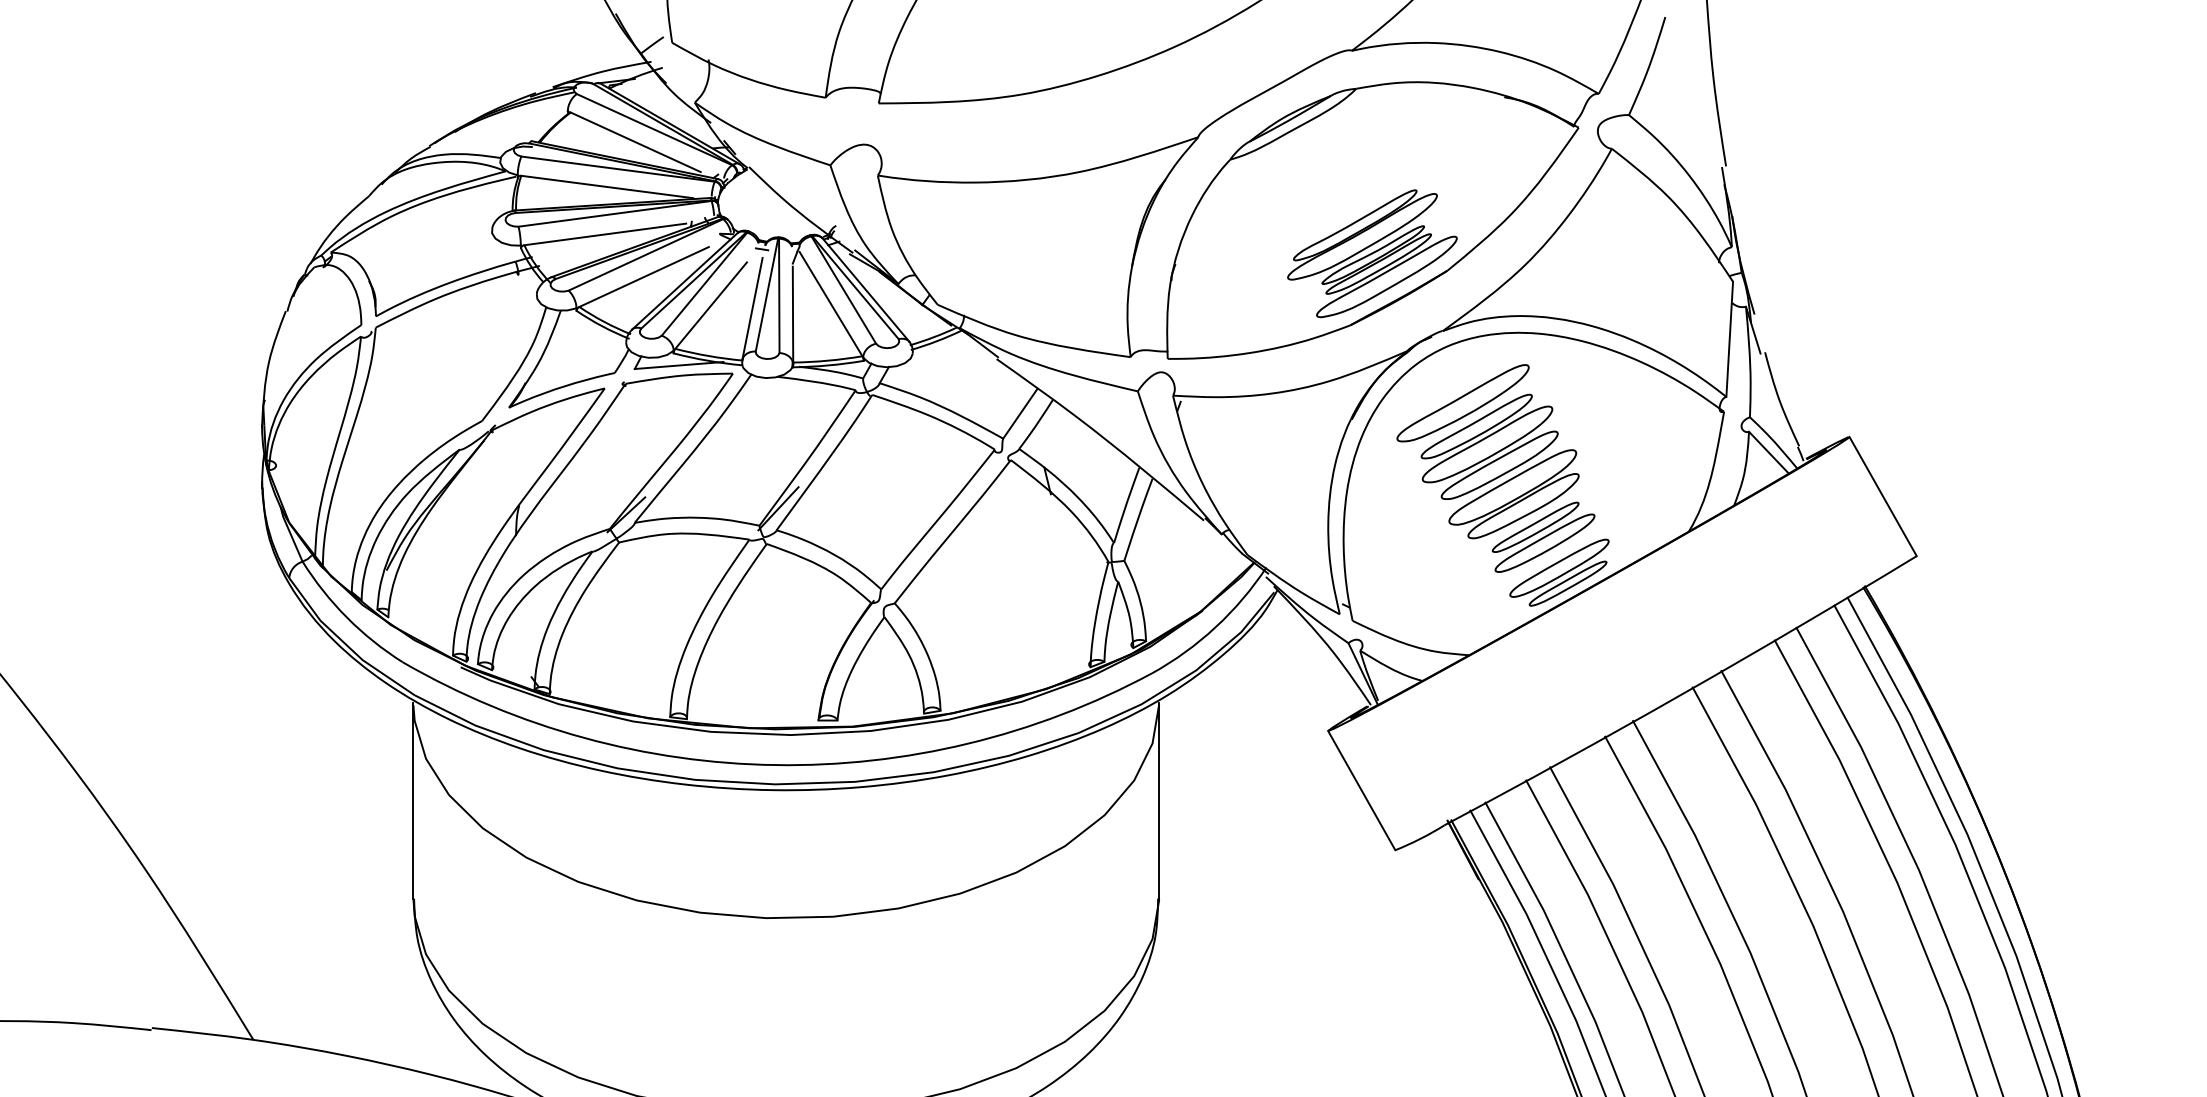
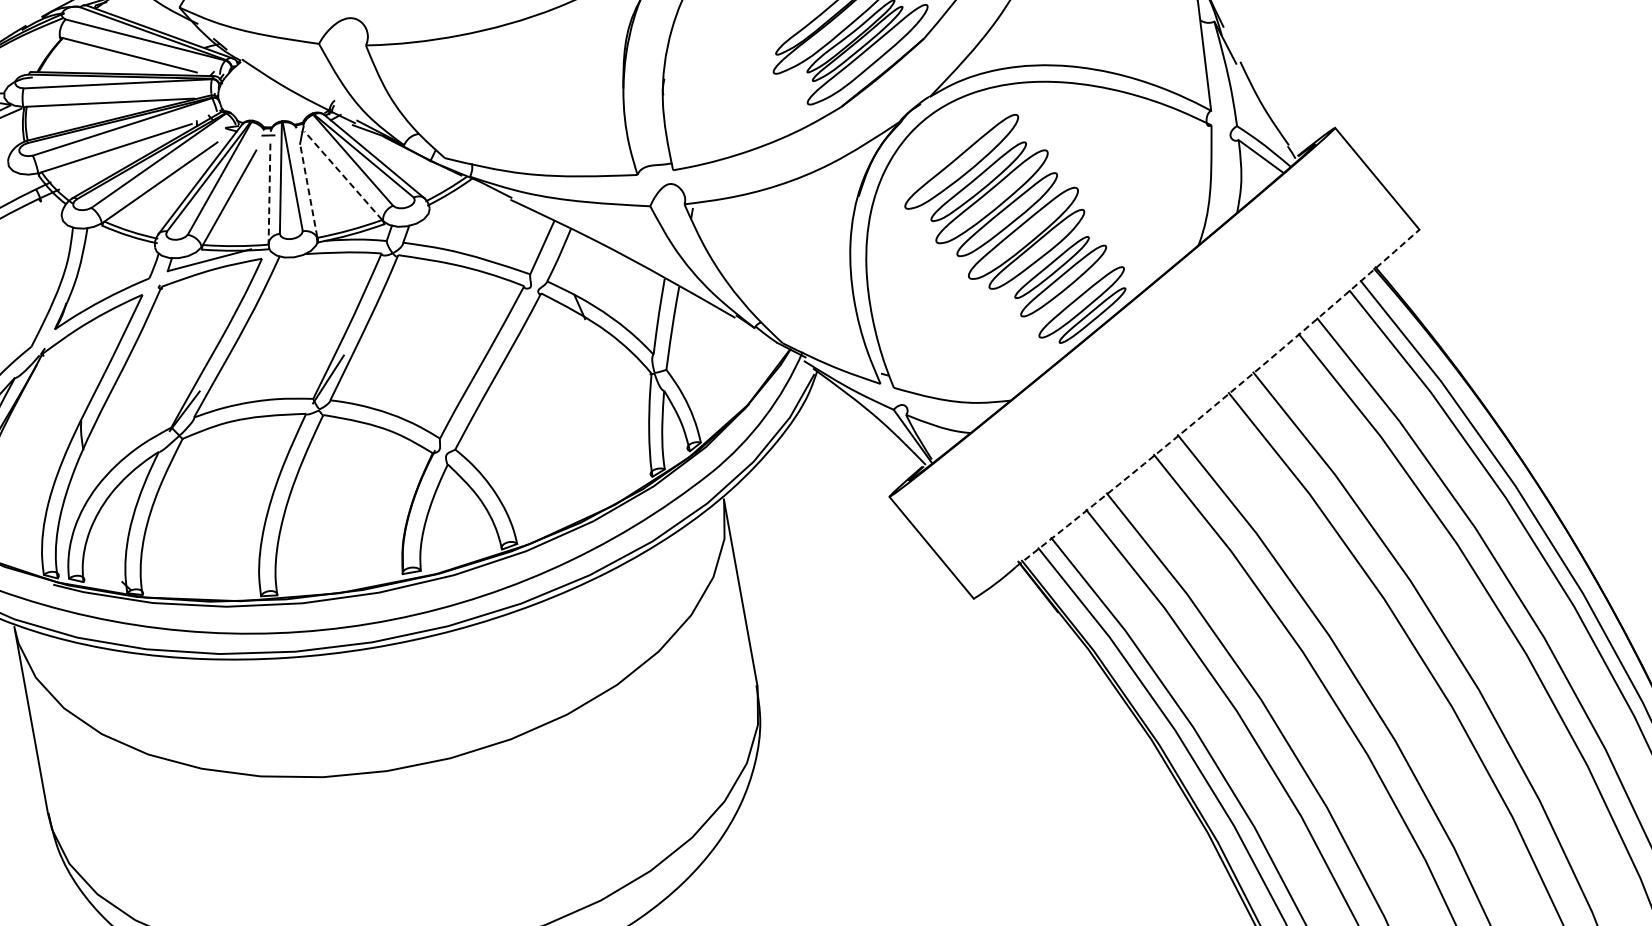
line: (831, 304) -> (343, 176), solid -> dashed
line: (752, 309) -> (269, 194), solid -> dashed
line: (793, 314) -> (309, 192), solid -> dashed
arc: (1682, 694) -> (1220, 401), solid -> dashed

